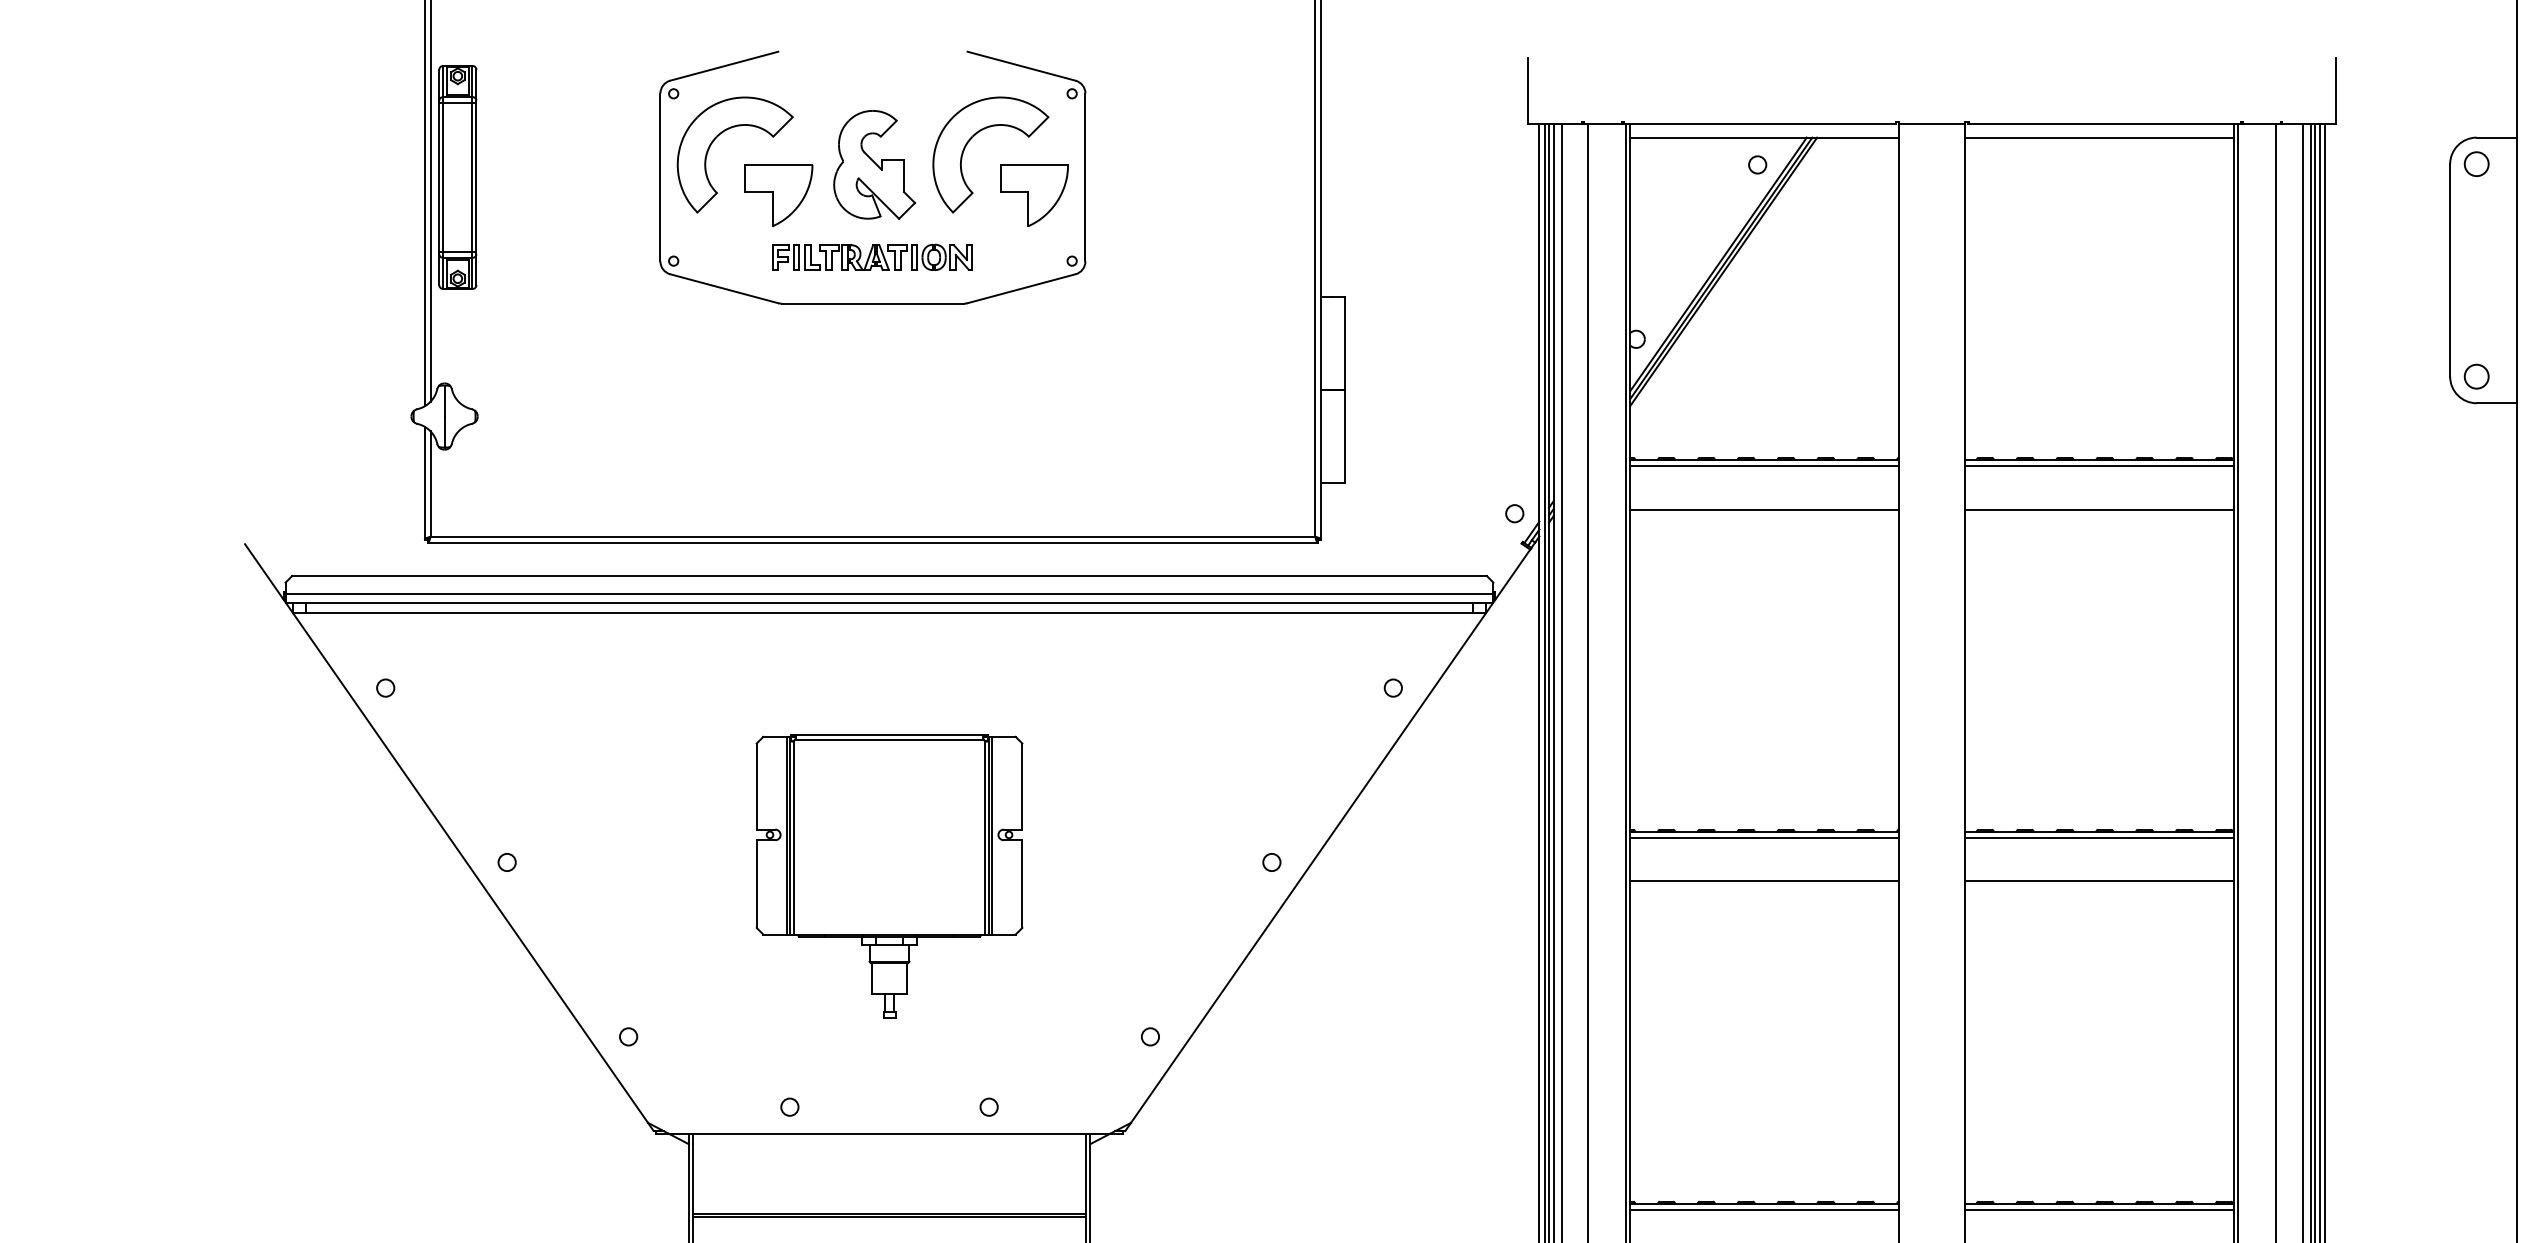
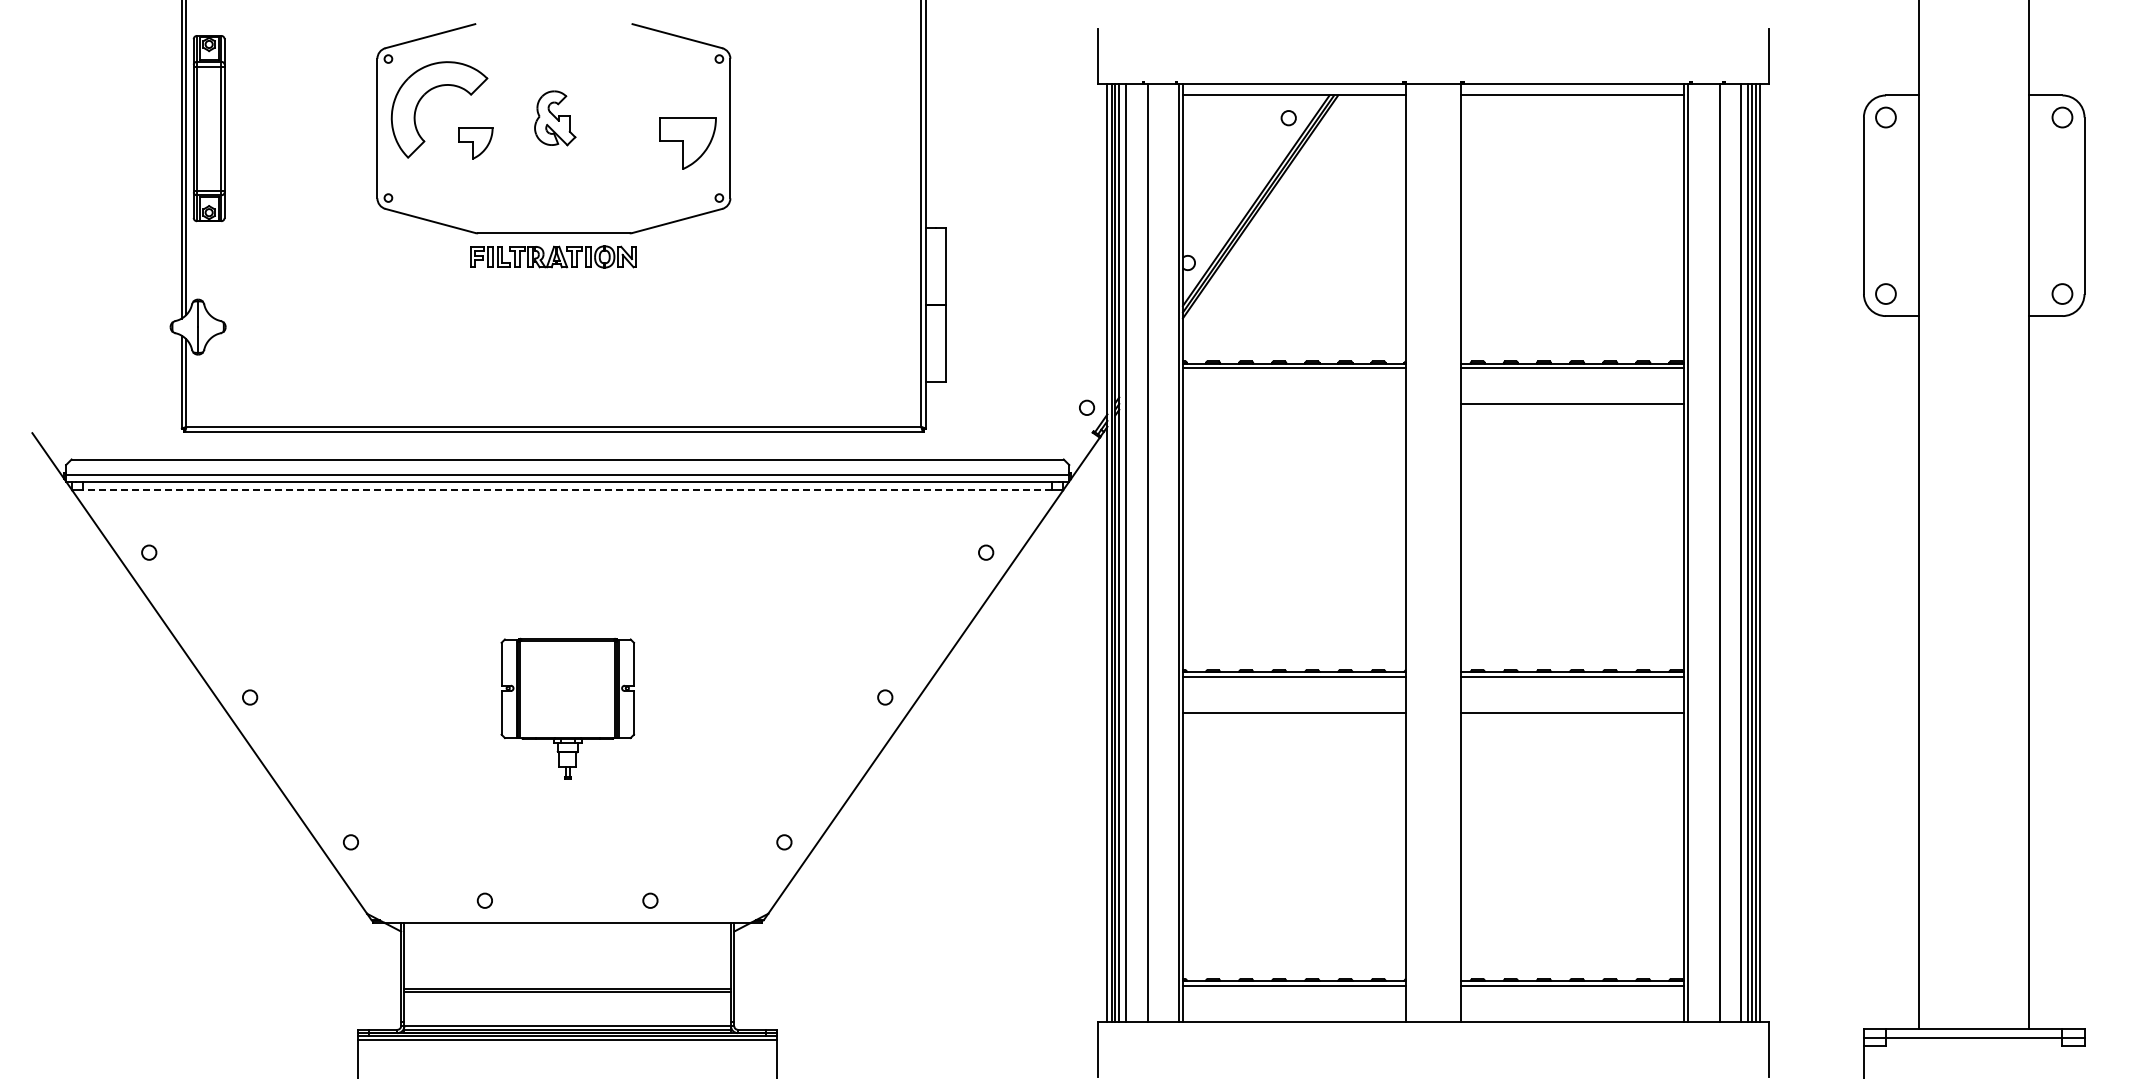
part: (973, 137) -> (637, 95), removed
part: (873, 165) -> (554, 118), size x0.6
part: (778, 195) -> (475, 143), size x0.6
part: (872, 256) -> (553, 256), moved
line: (1764, 509) -> (1294, 404), removed
line: (889, 613) -> (567, 490), solid -> dashed
part: (889, 875) -> (567, 708), size x0.6

